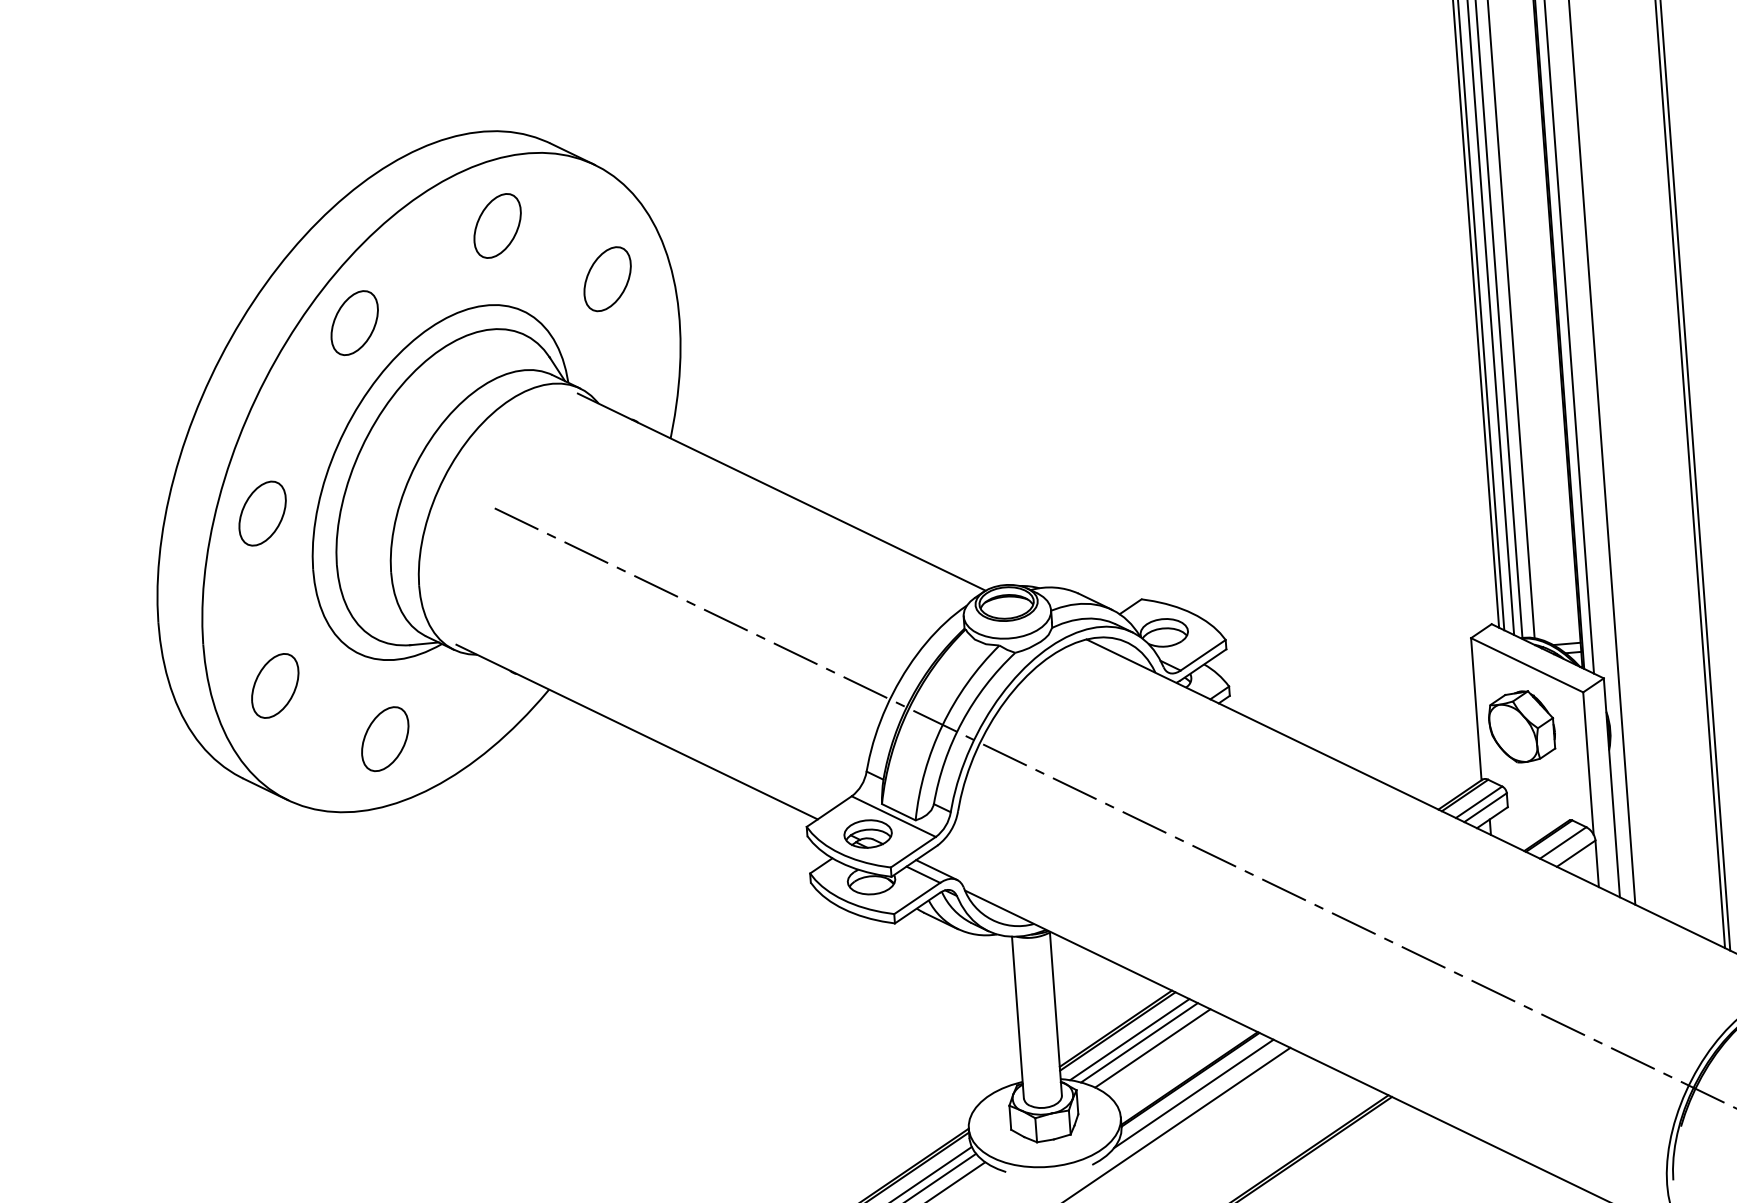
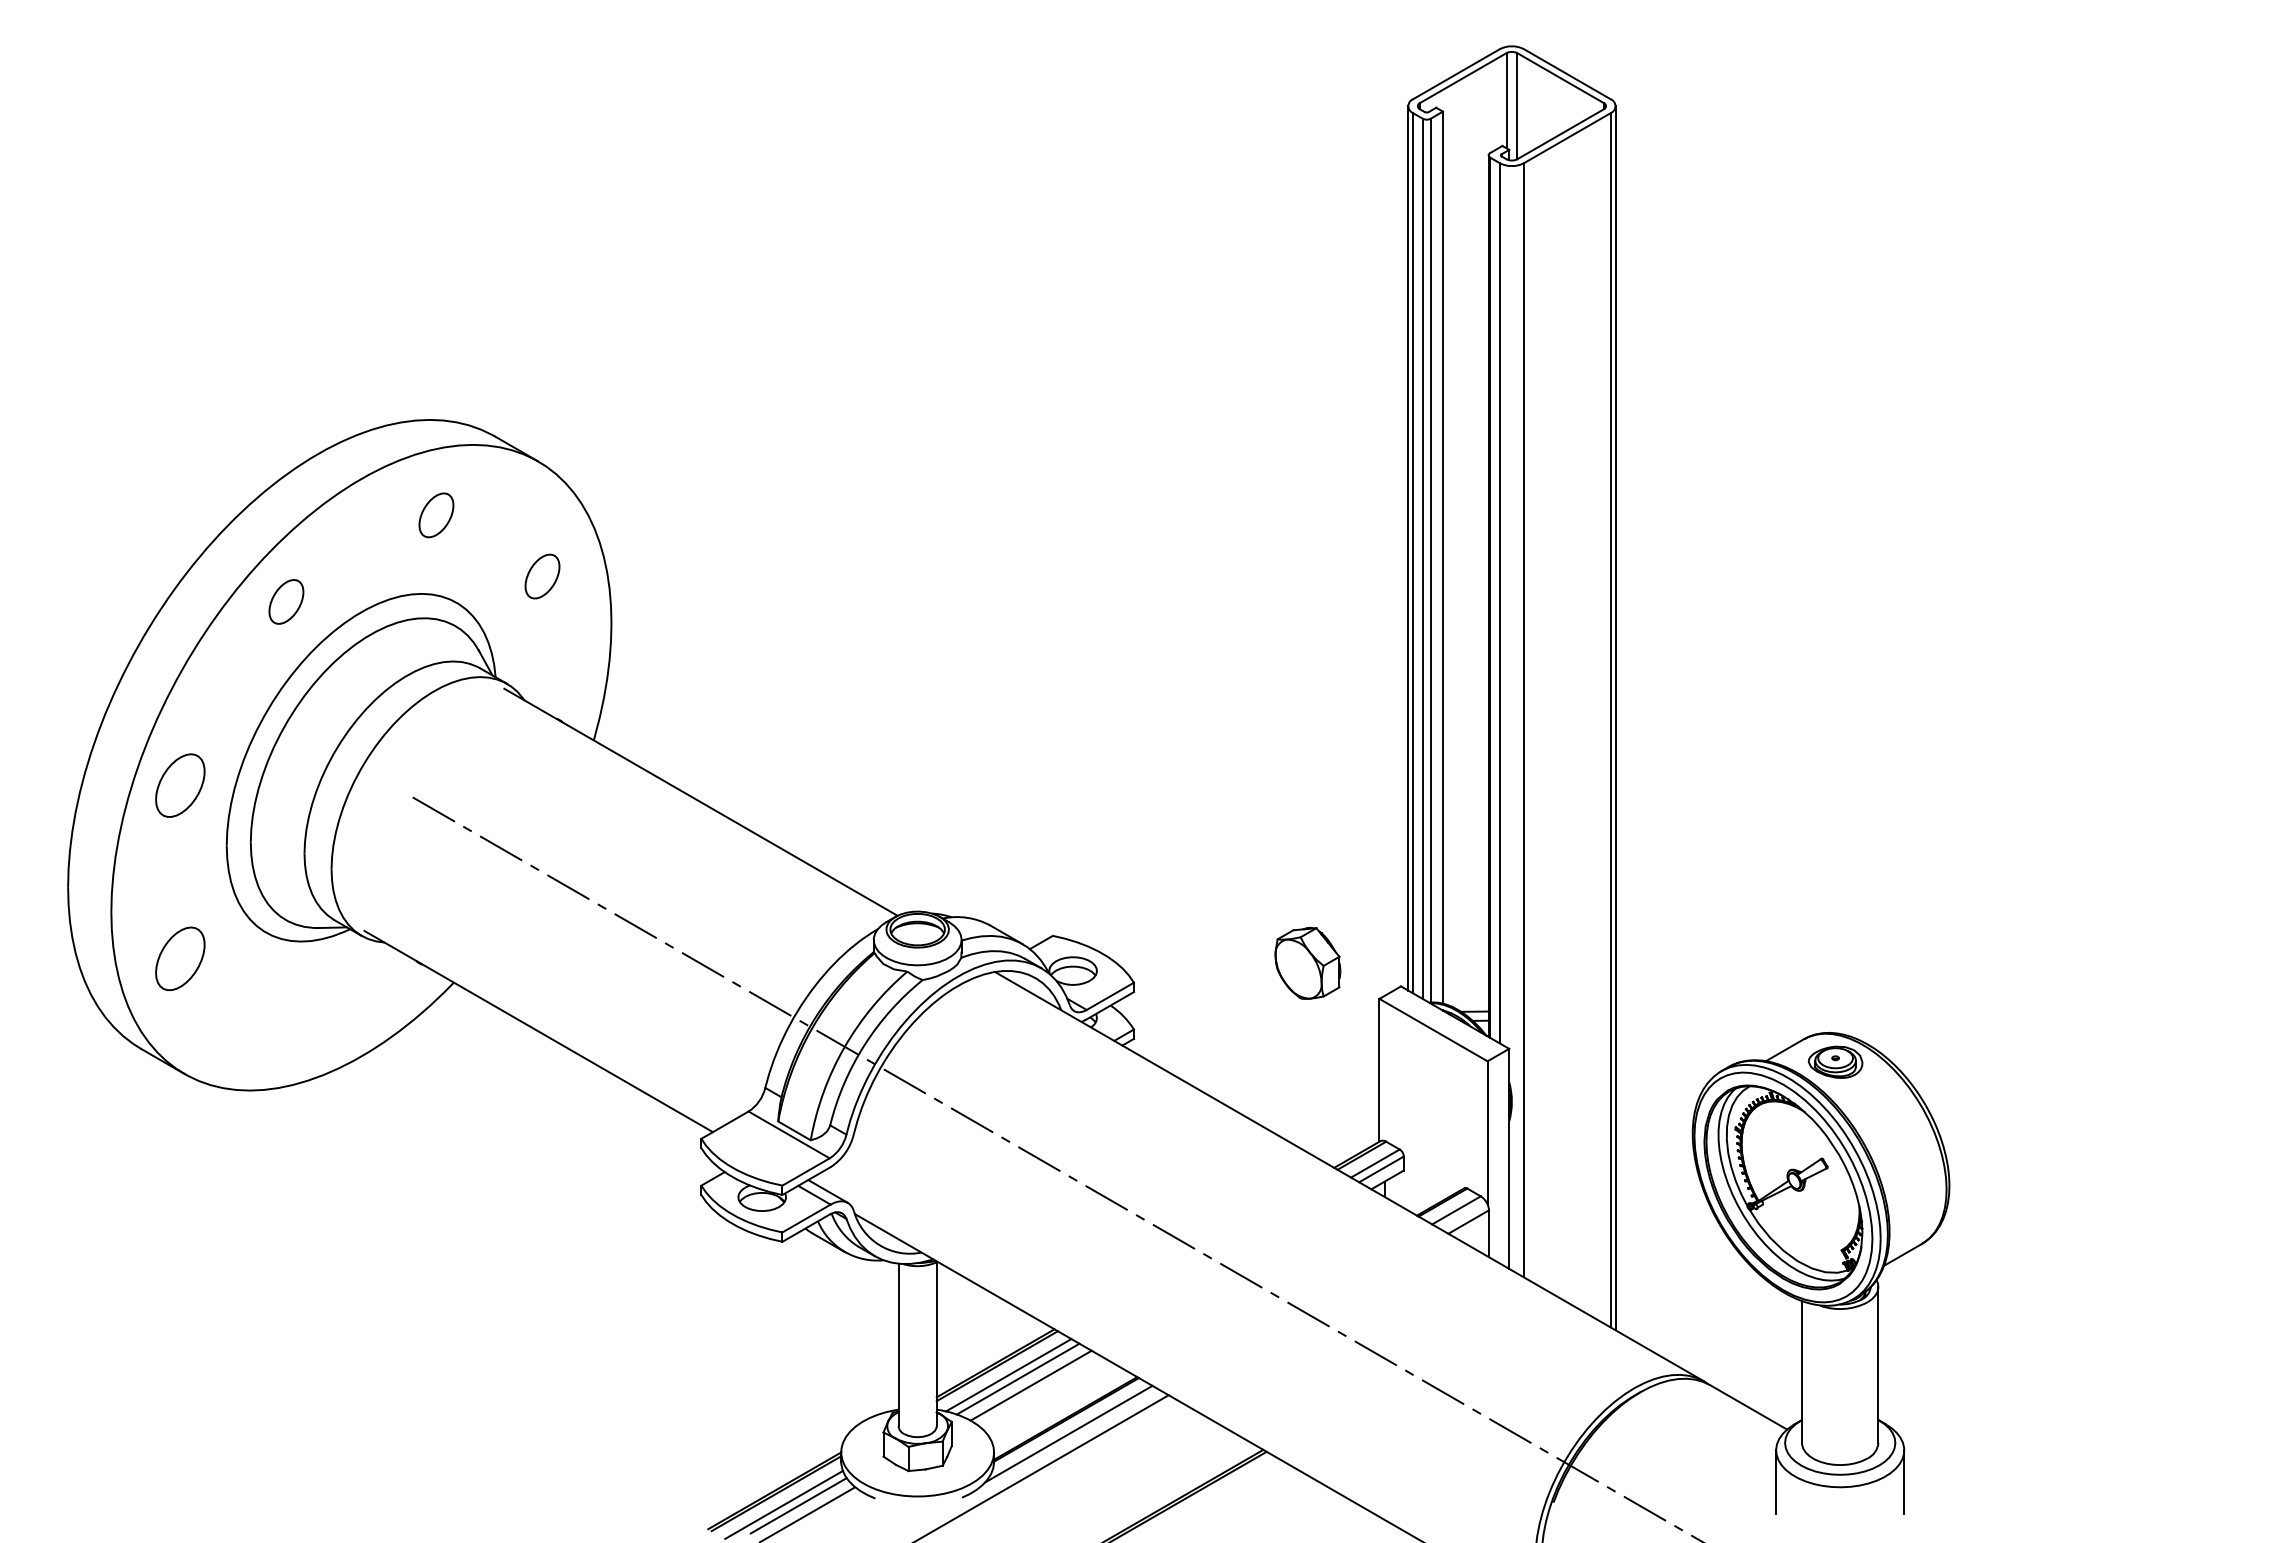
part: (497, 226) -> (436, 515), size x0.7
part: (607, 279) -> (542, 576), size x0.7
part: (354, 322) -> (286, 601), size x0.7
part: (1521, 726) -> (1307, 962), moved
part: (385, 738) -> (286, 1019), removed
part: (867, 834) -> (761, 1150), removed

